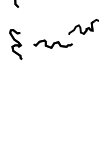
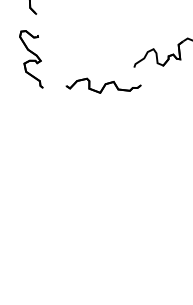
part: (15, 44) -> (30, 59), moved

